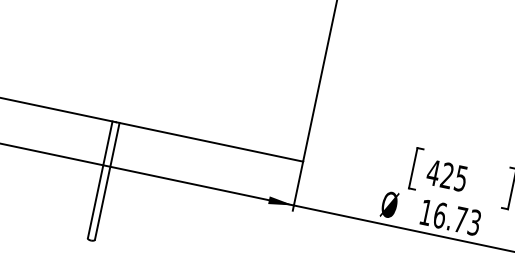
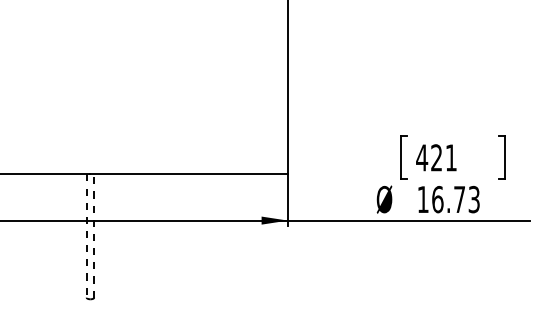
text: (460, 178) -> (450, 157), 425 -> 421
line: (99, 180) -> (86, 236), solid -> dashed
line: (107, 181) -> (94, 236), solid -> dashed

